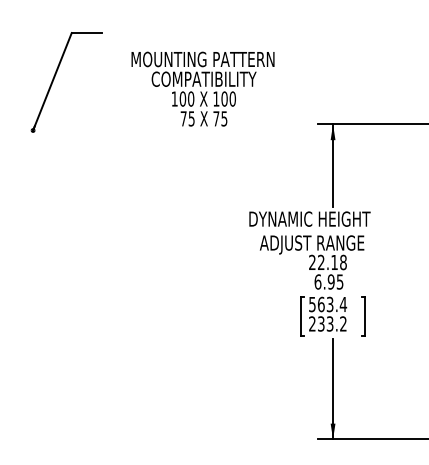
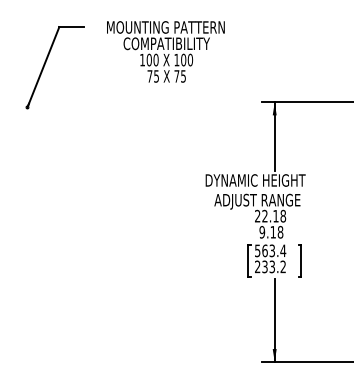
text: (202, 88) -> (165, 51), moved
text: (328, 281) -> (270, 231), 6.95 -> 9.18

